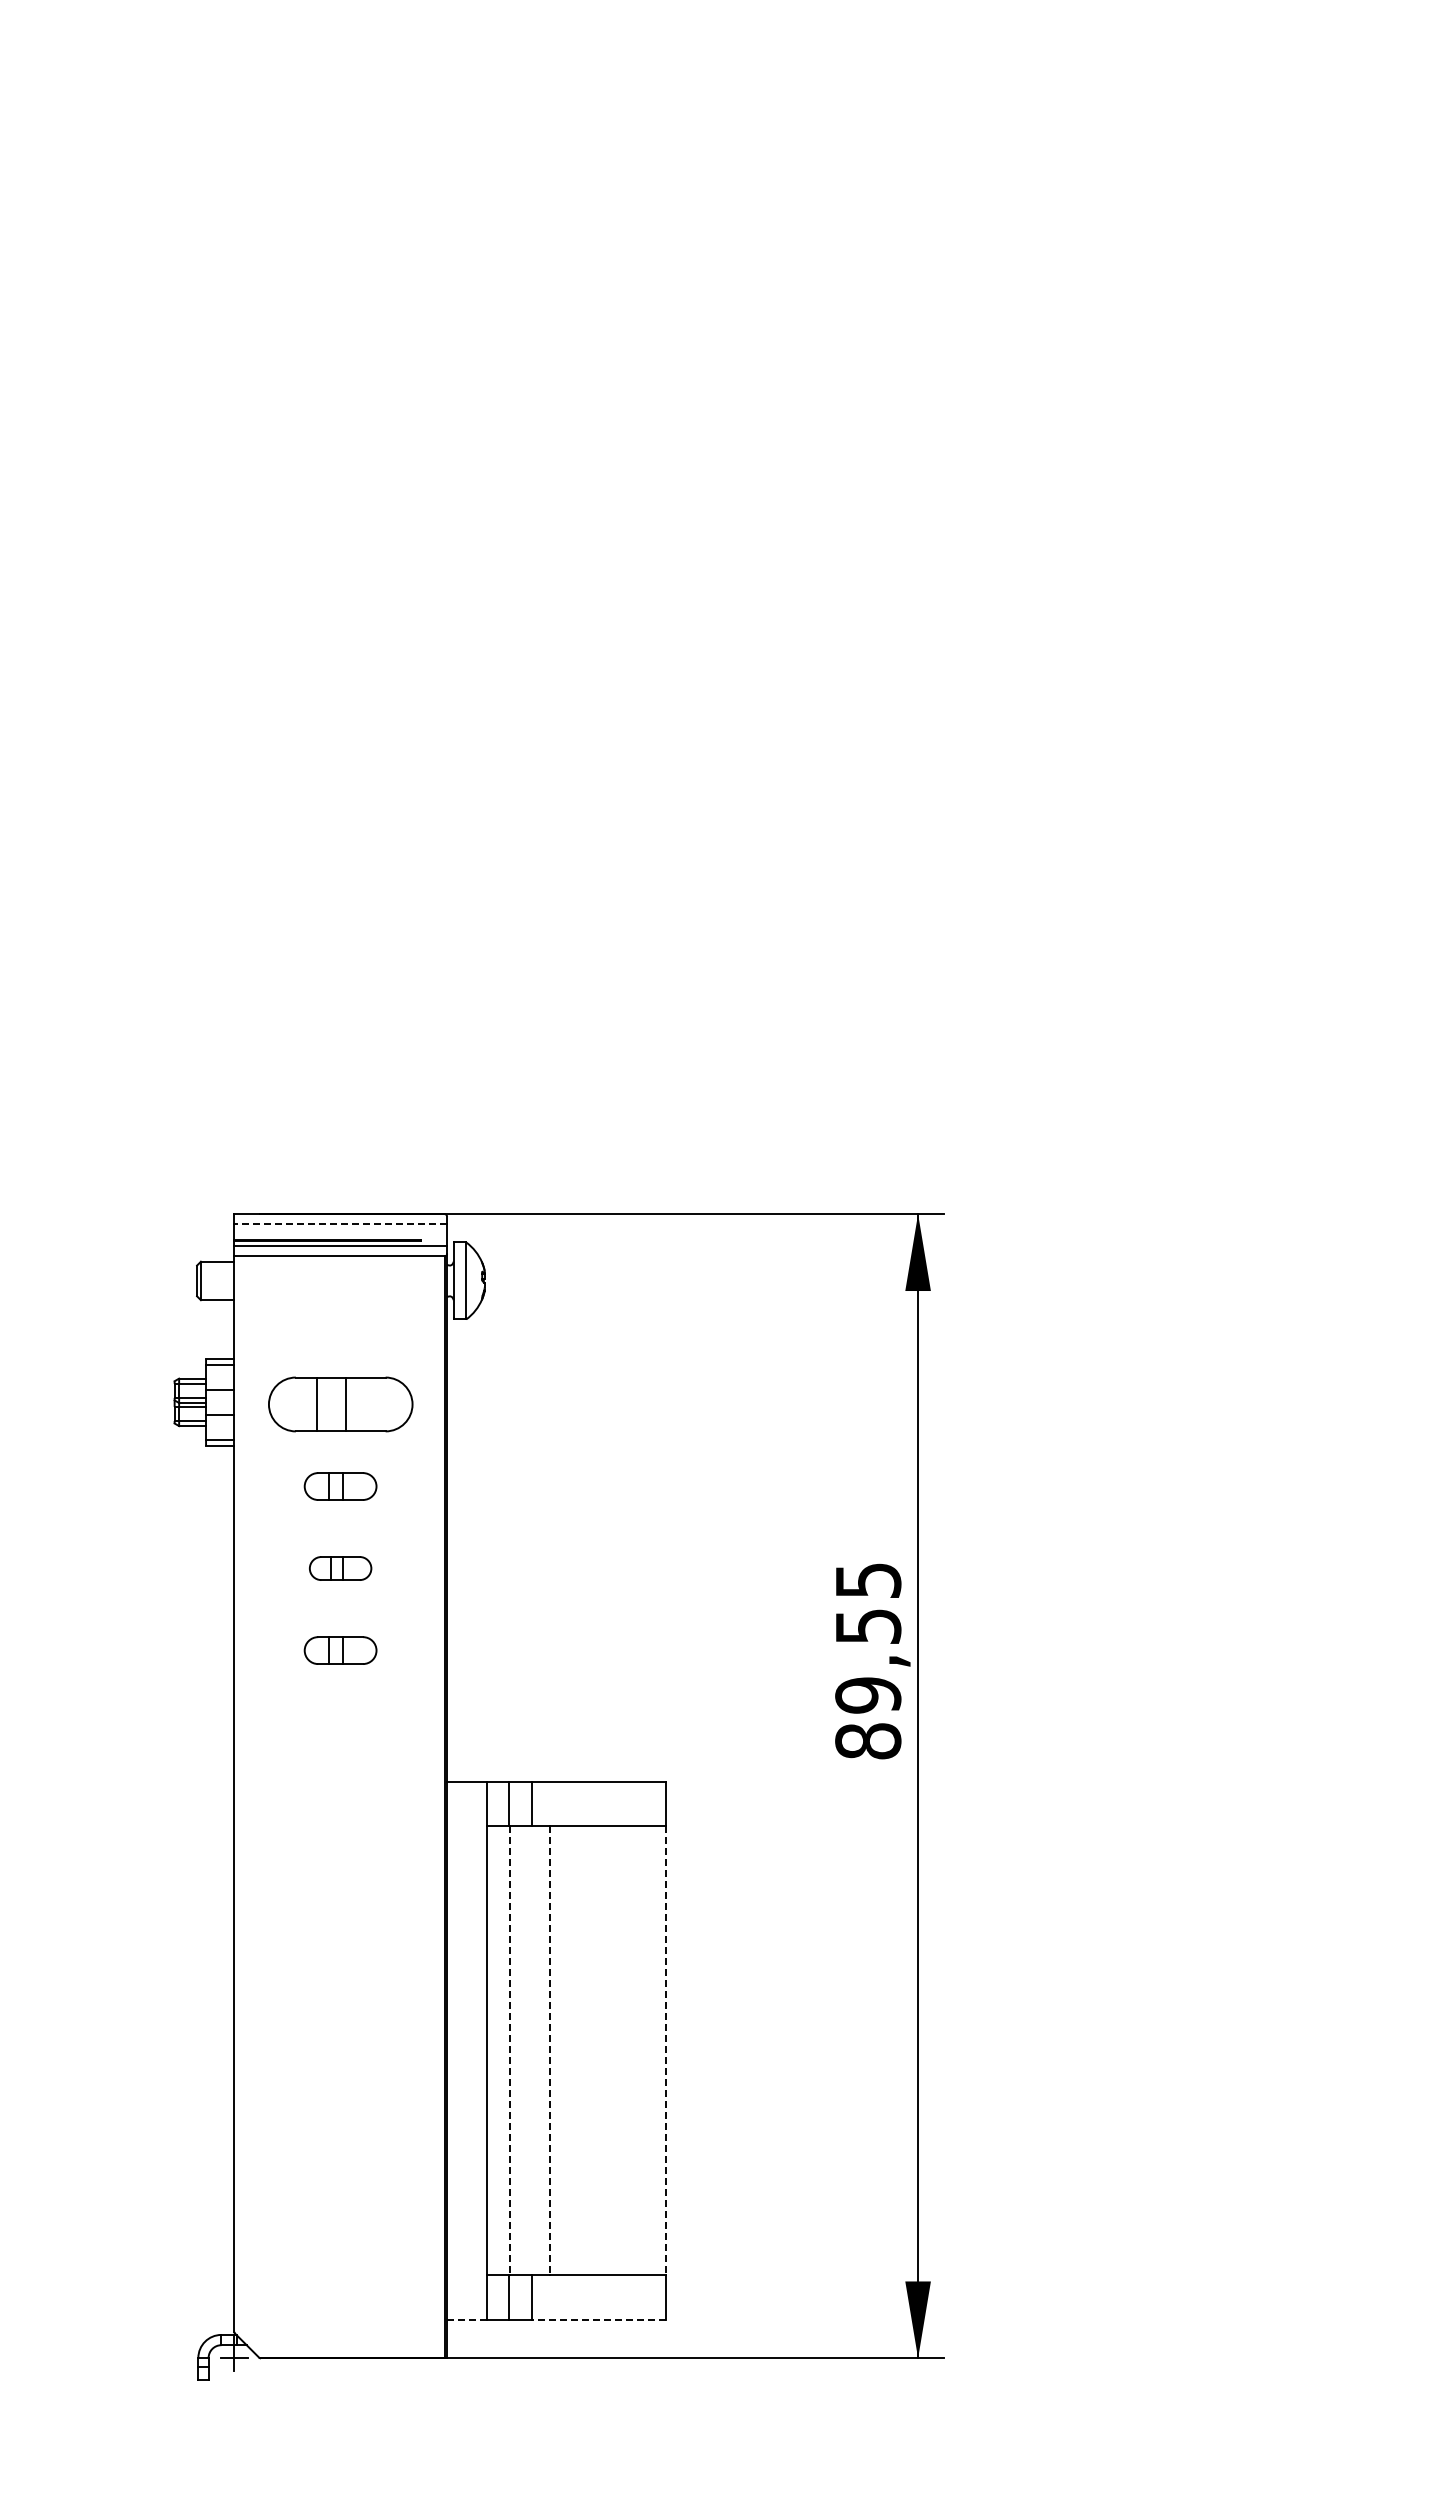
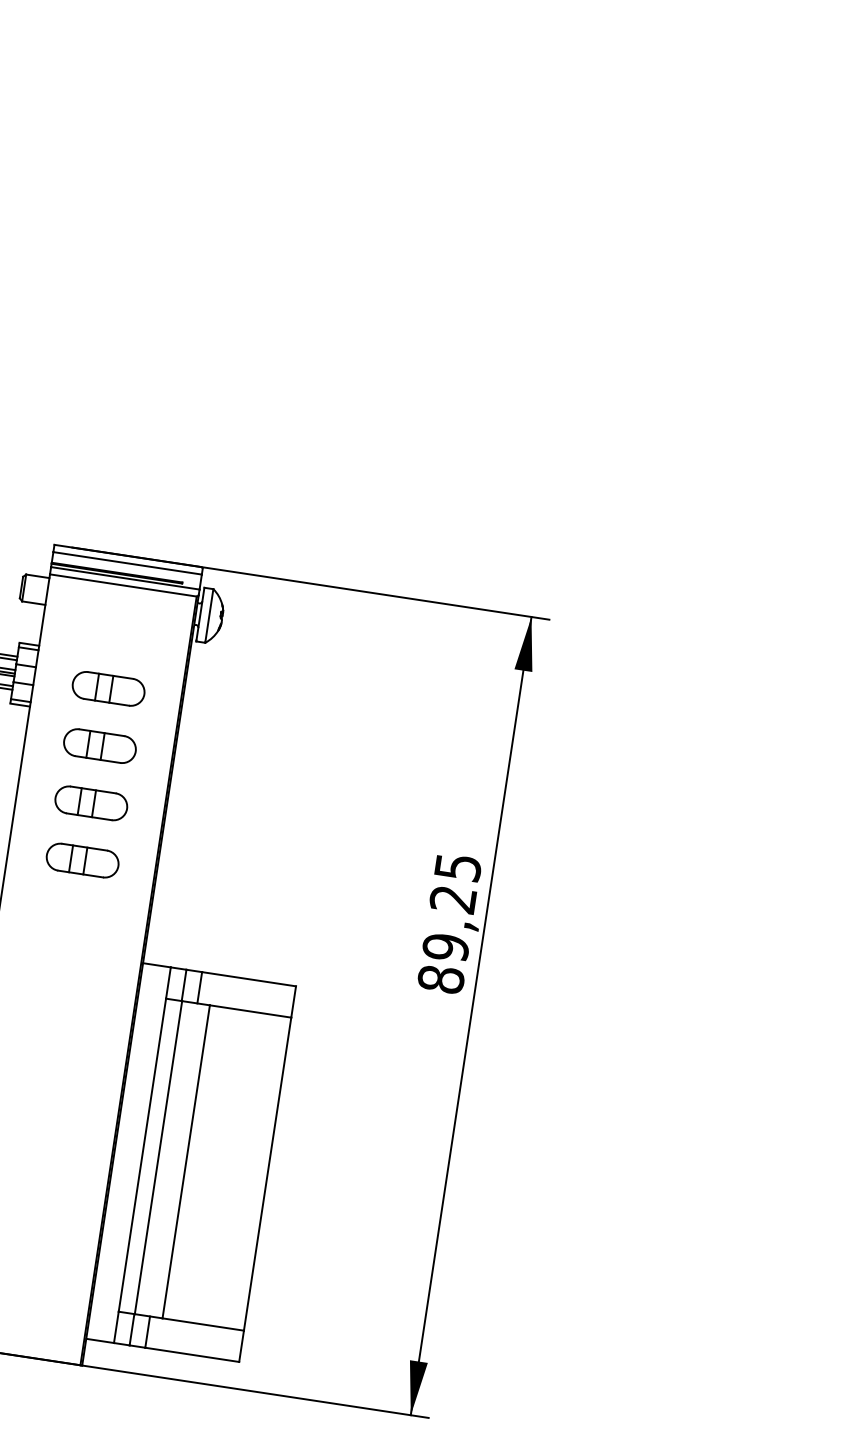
line: (340, 1224) -> (127, 563), dashed -> solid
part: (340, 1404) -> (108, 688), size x0.71
part: (340, 1486) -> (99, 746), size x1.43
part: (340, 1568) -> (91, 803), size x1.67
text: (868, 1626) -> (453, 899), 89,55 -> 89,25
part: (340, 1650) -> (82, 860), size x1.43
line: (509, 2051) -> (158, 1158), dashed -> solid
line: (549, 2051) -> (186, 1162), dashed -> solid
line: (666, 2051) -> (267, 1174), dashed -> solid
line: (466, 2320) -> (99, 1341), dashed -> solid
line: (598, 2320) -> (191, 1355), dashed -> solid

